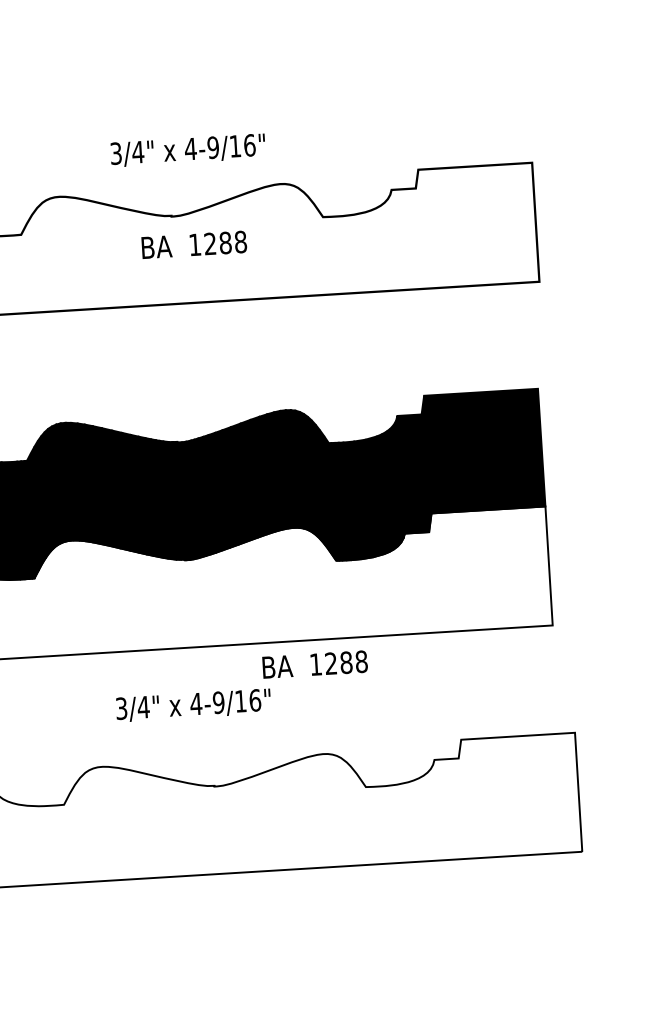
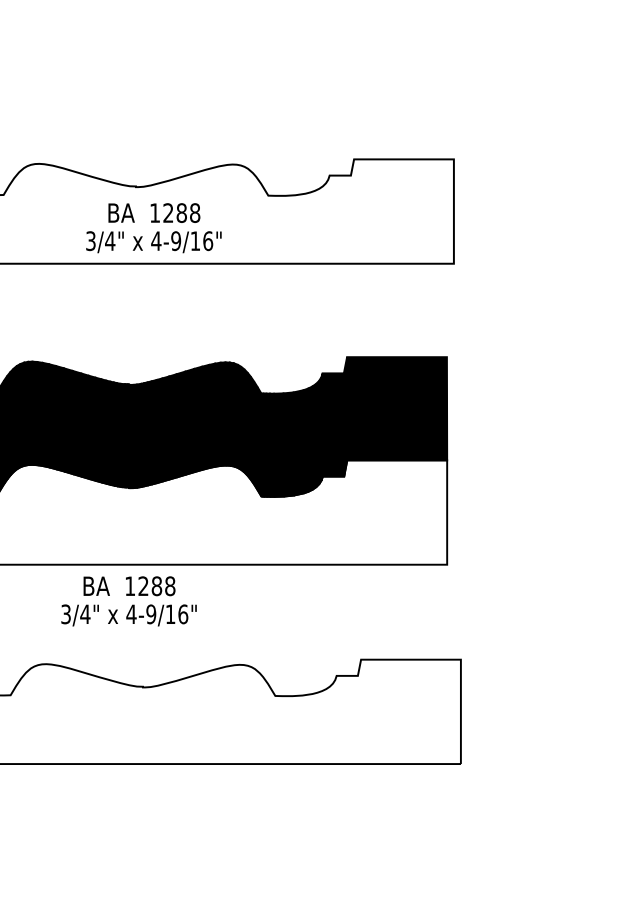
text: (187, 150) -> (153, 242), moved
text: (315, 664) -> (129, 586), moved

